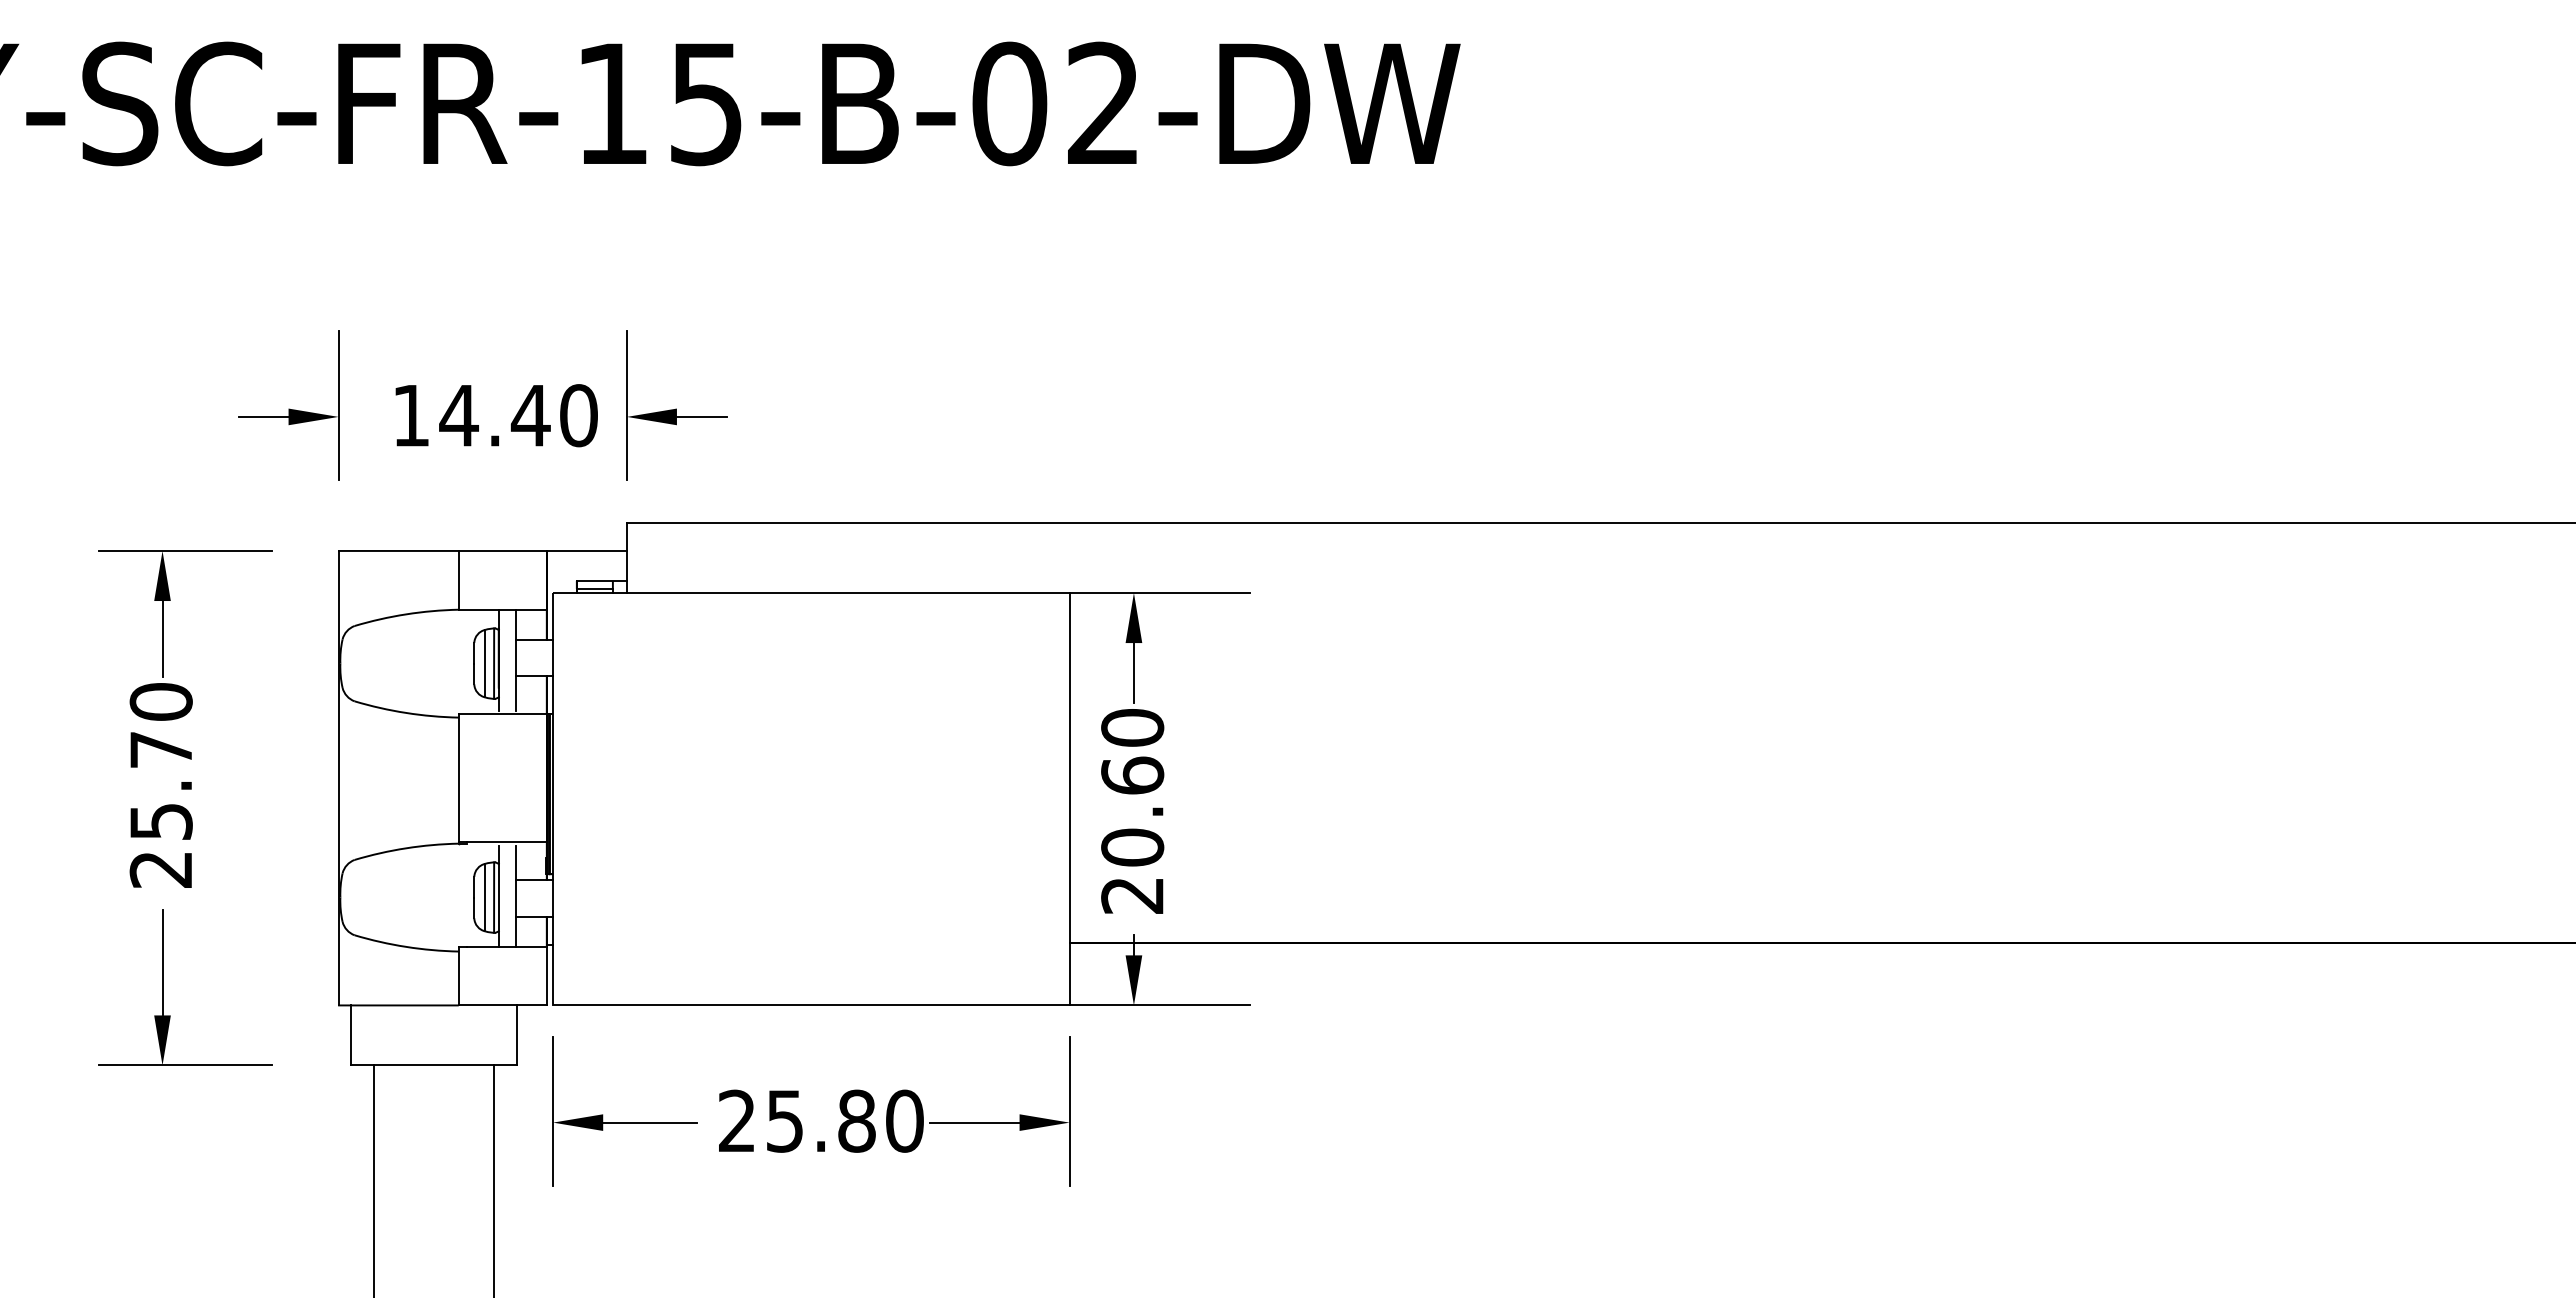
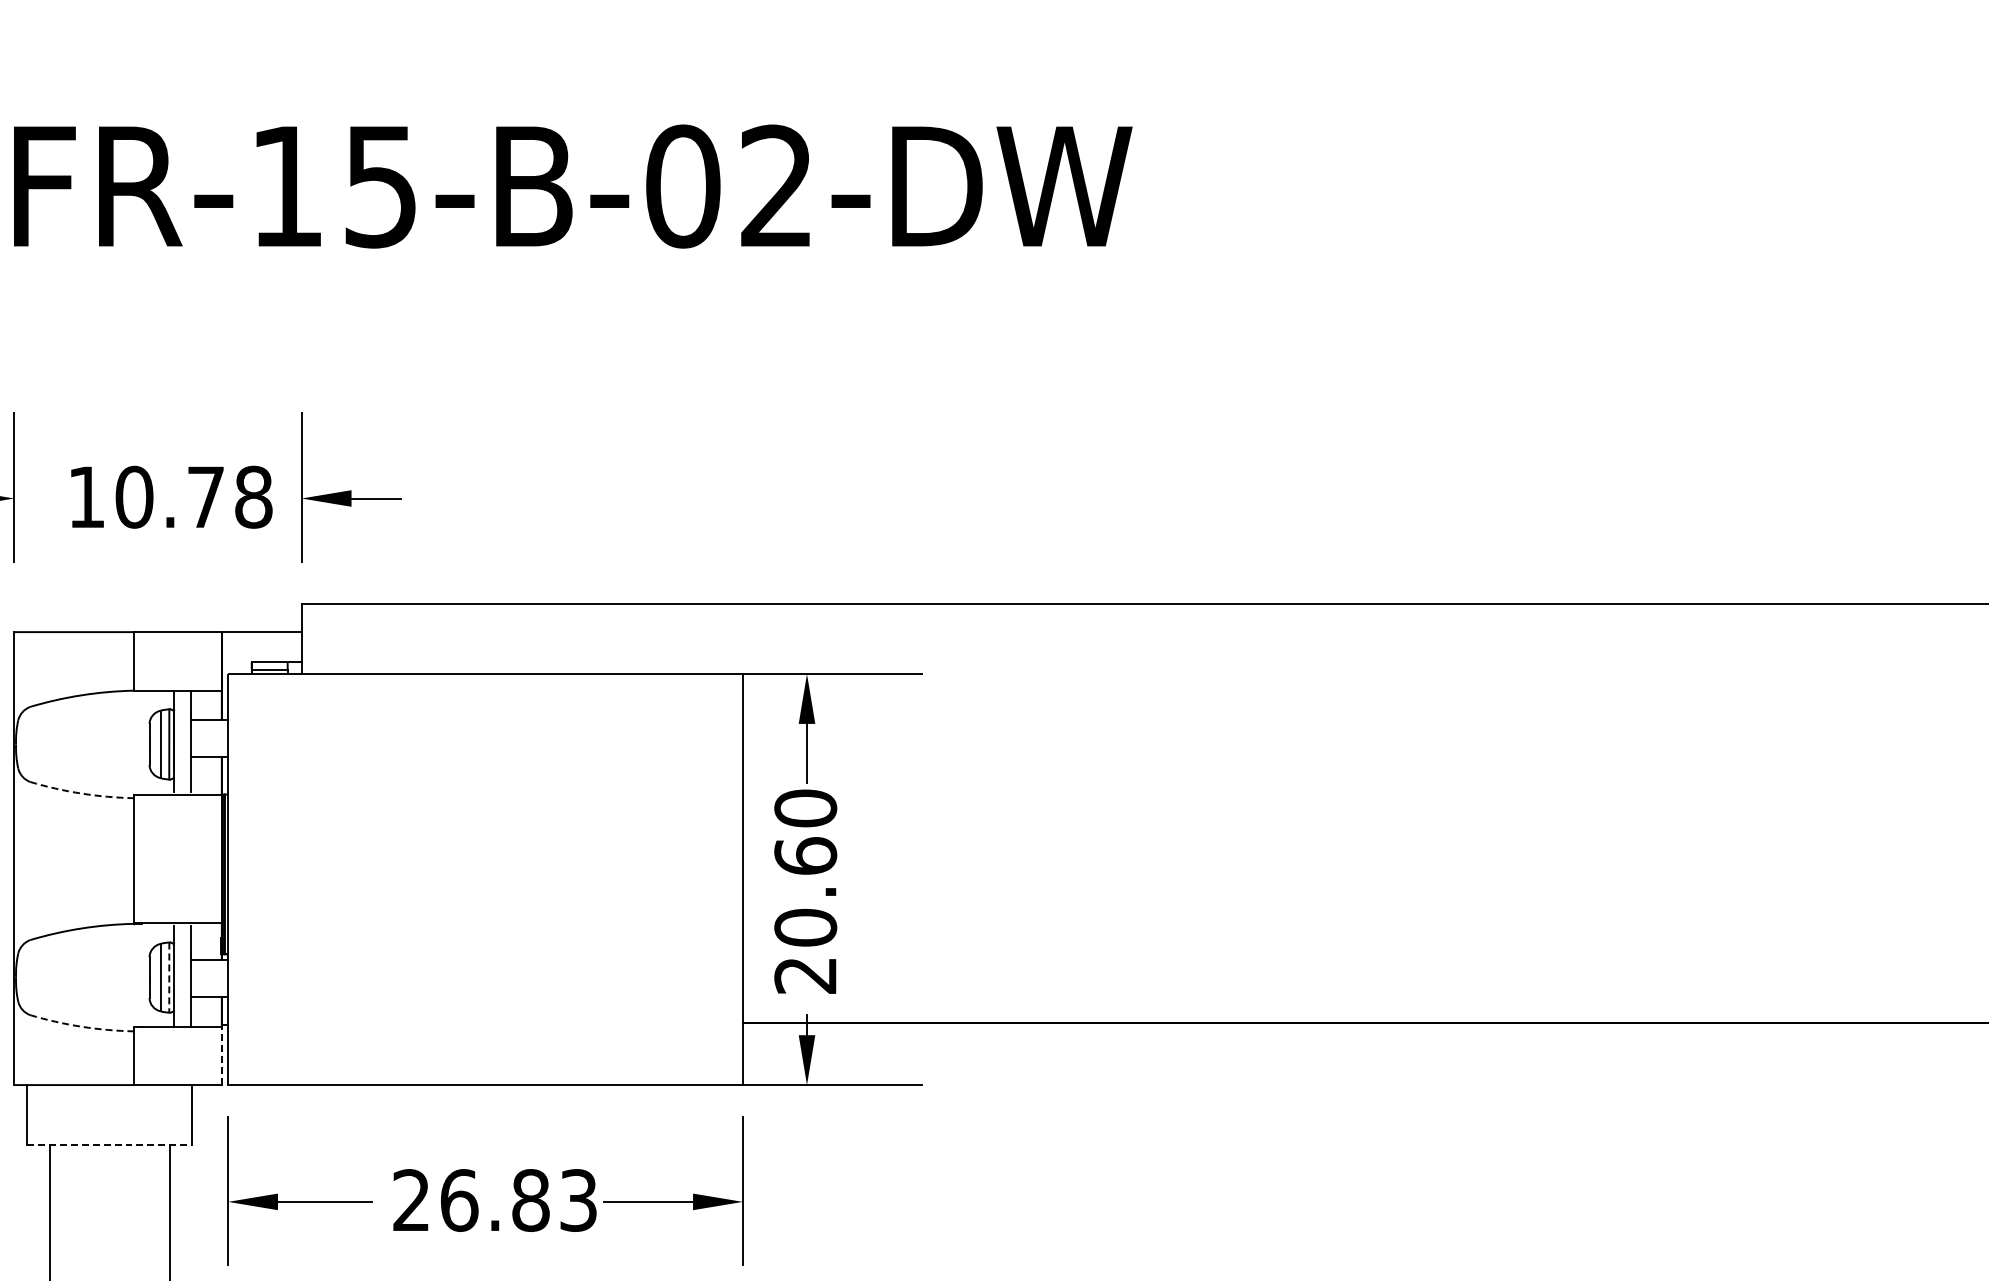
text: (518, 415) -> (193, 497), 14.40 -> 10.78
arc: (406, 712) -> (81, 793), solid -> dashed
line: (494, 898) -> (169, 978), solid -> dashed
arc: (406, 946) -> (81, 1026), solid -> dashed
line: (546, 975) -> (221, 1055), solid -> dashed
line: (434, 1065) -> (109, 1144), solid -> dashed
text: (844, 1120) -> (518, 1199), 25.80 -> 26.83

